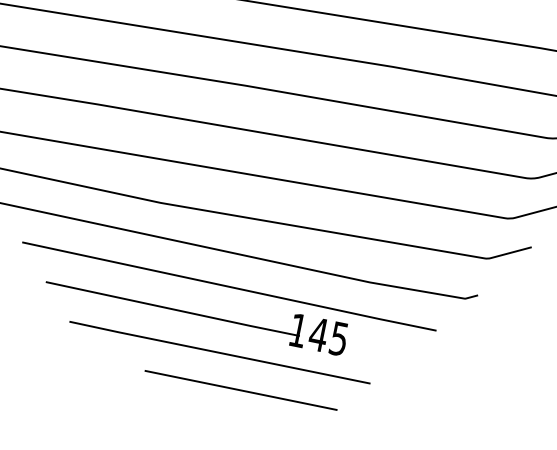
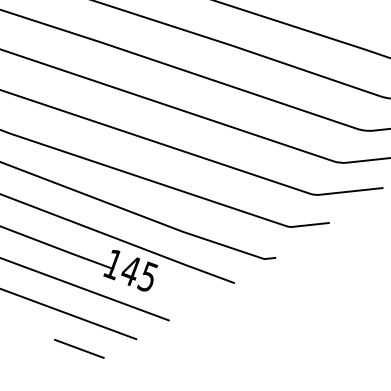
line: (274, 430) -> (79, 348), added

